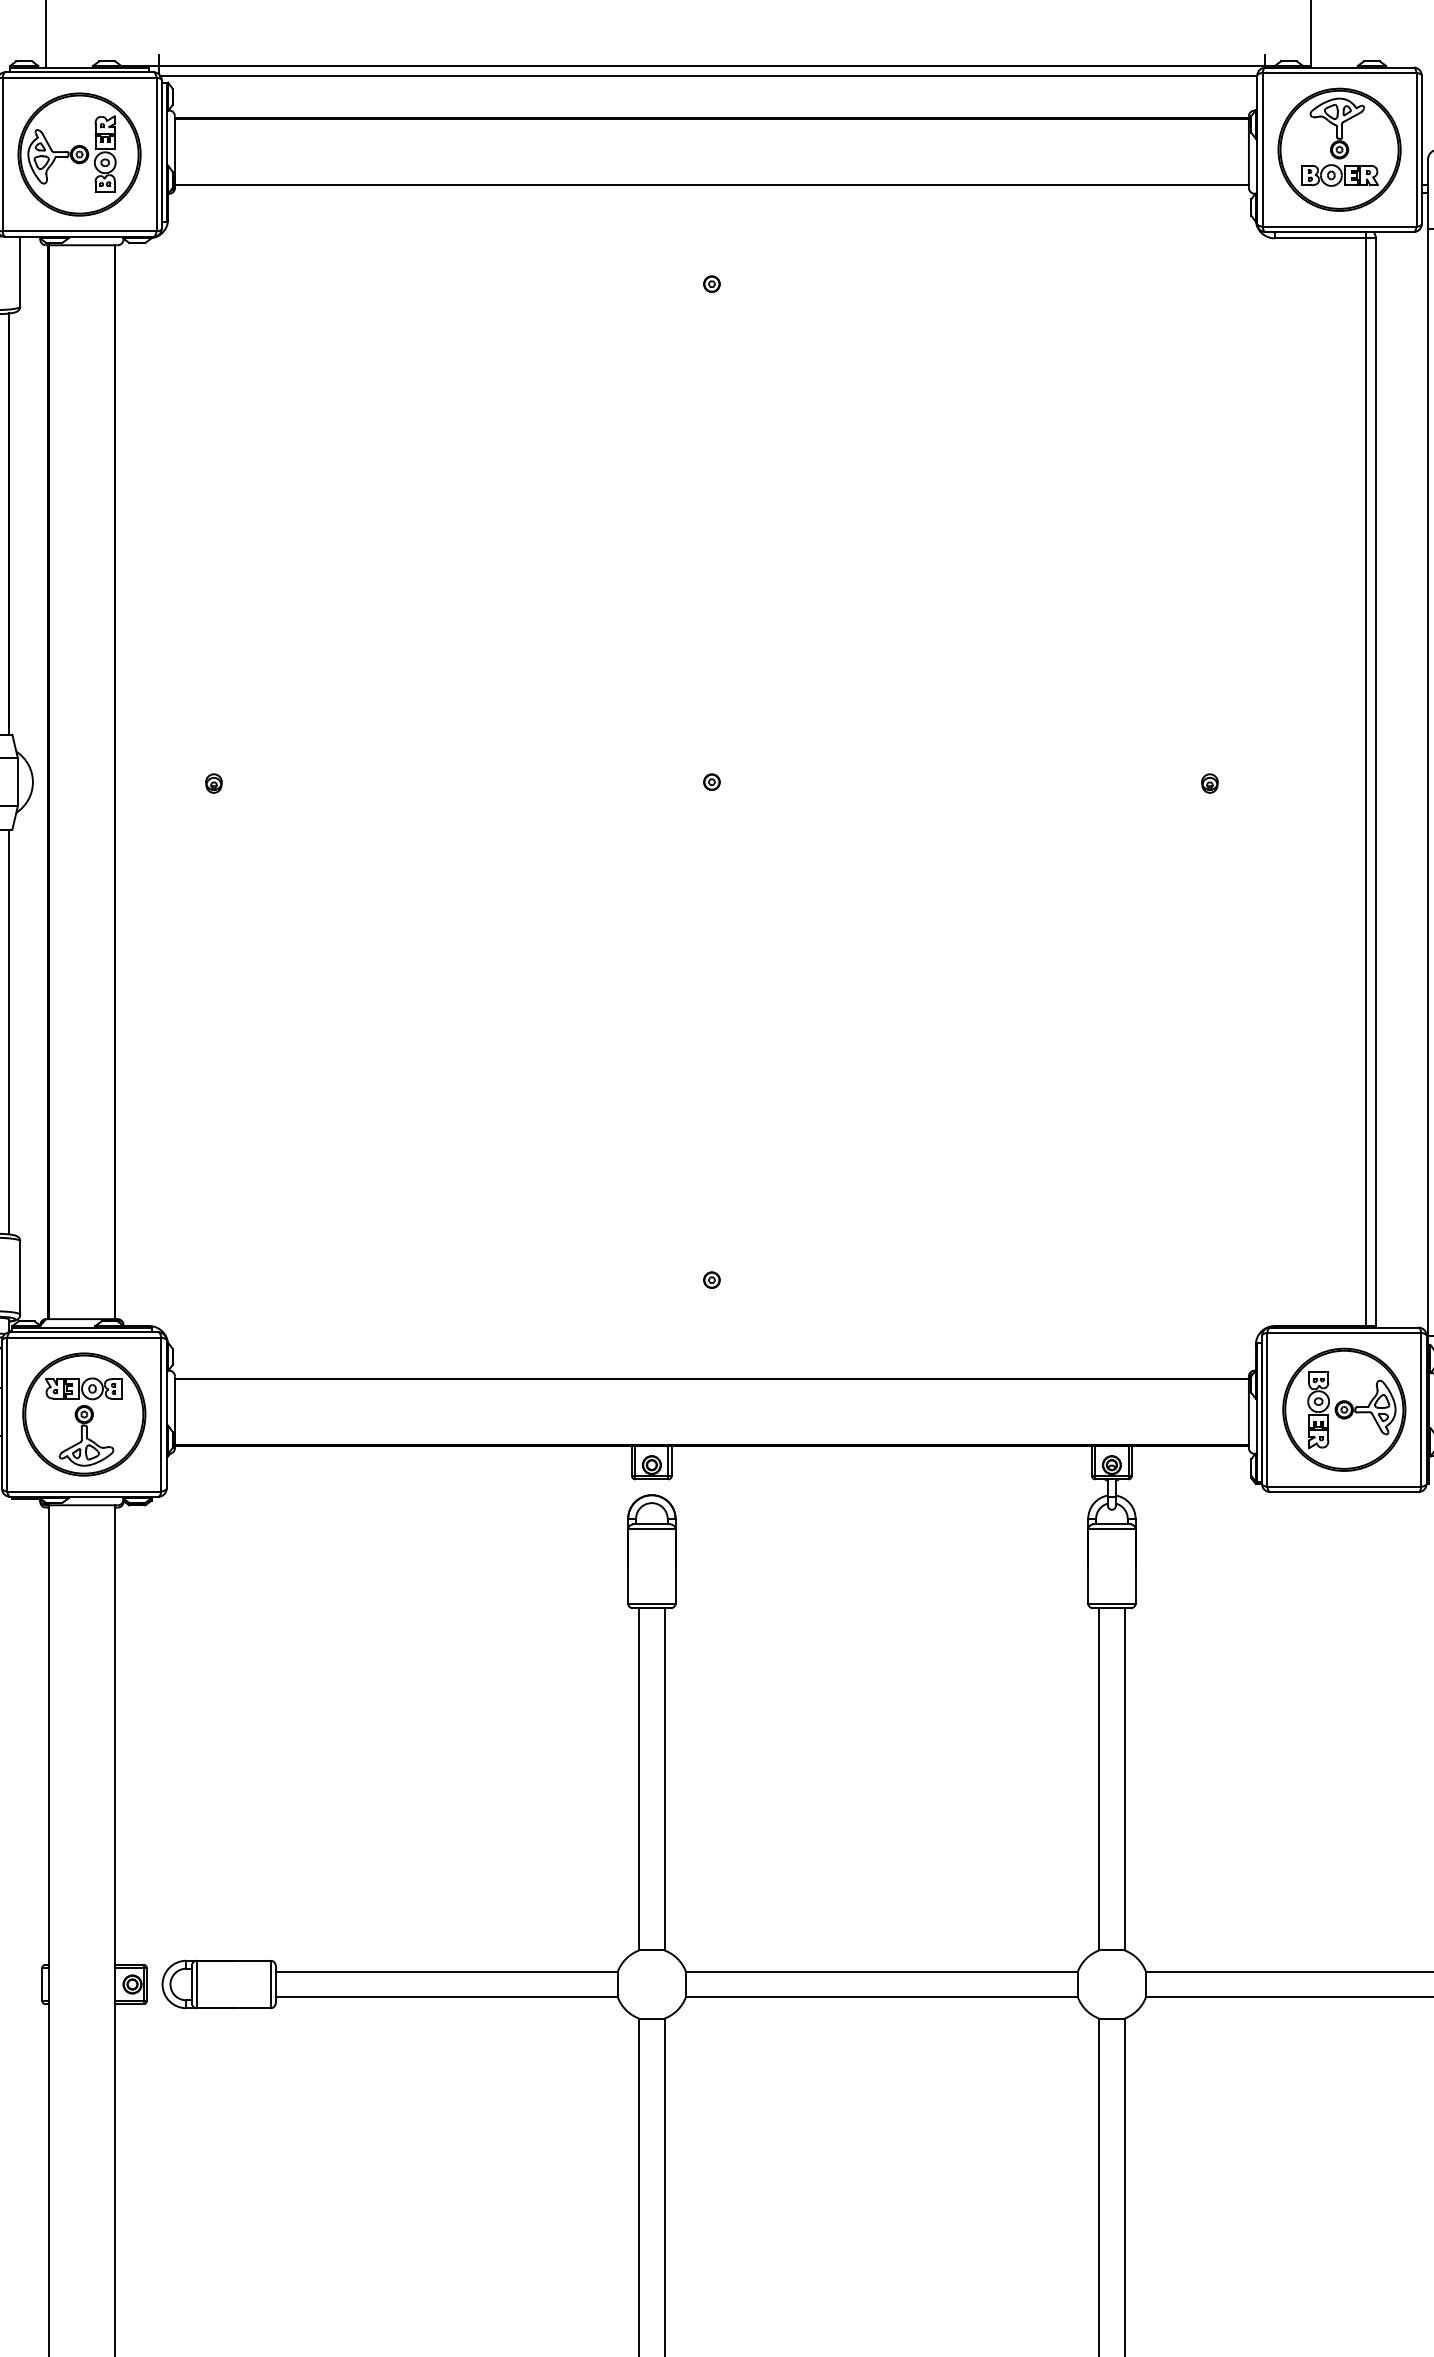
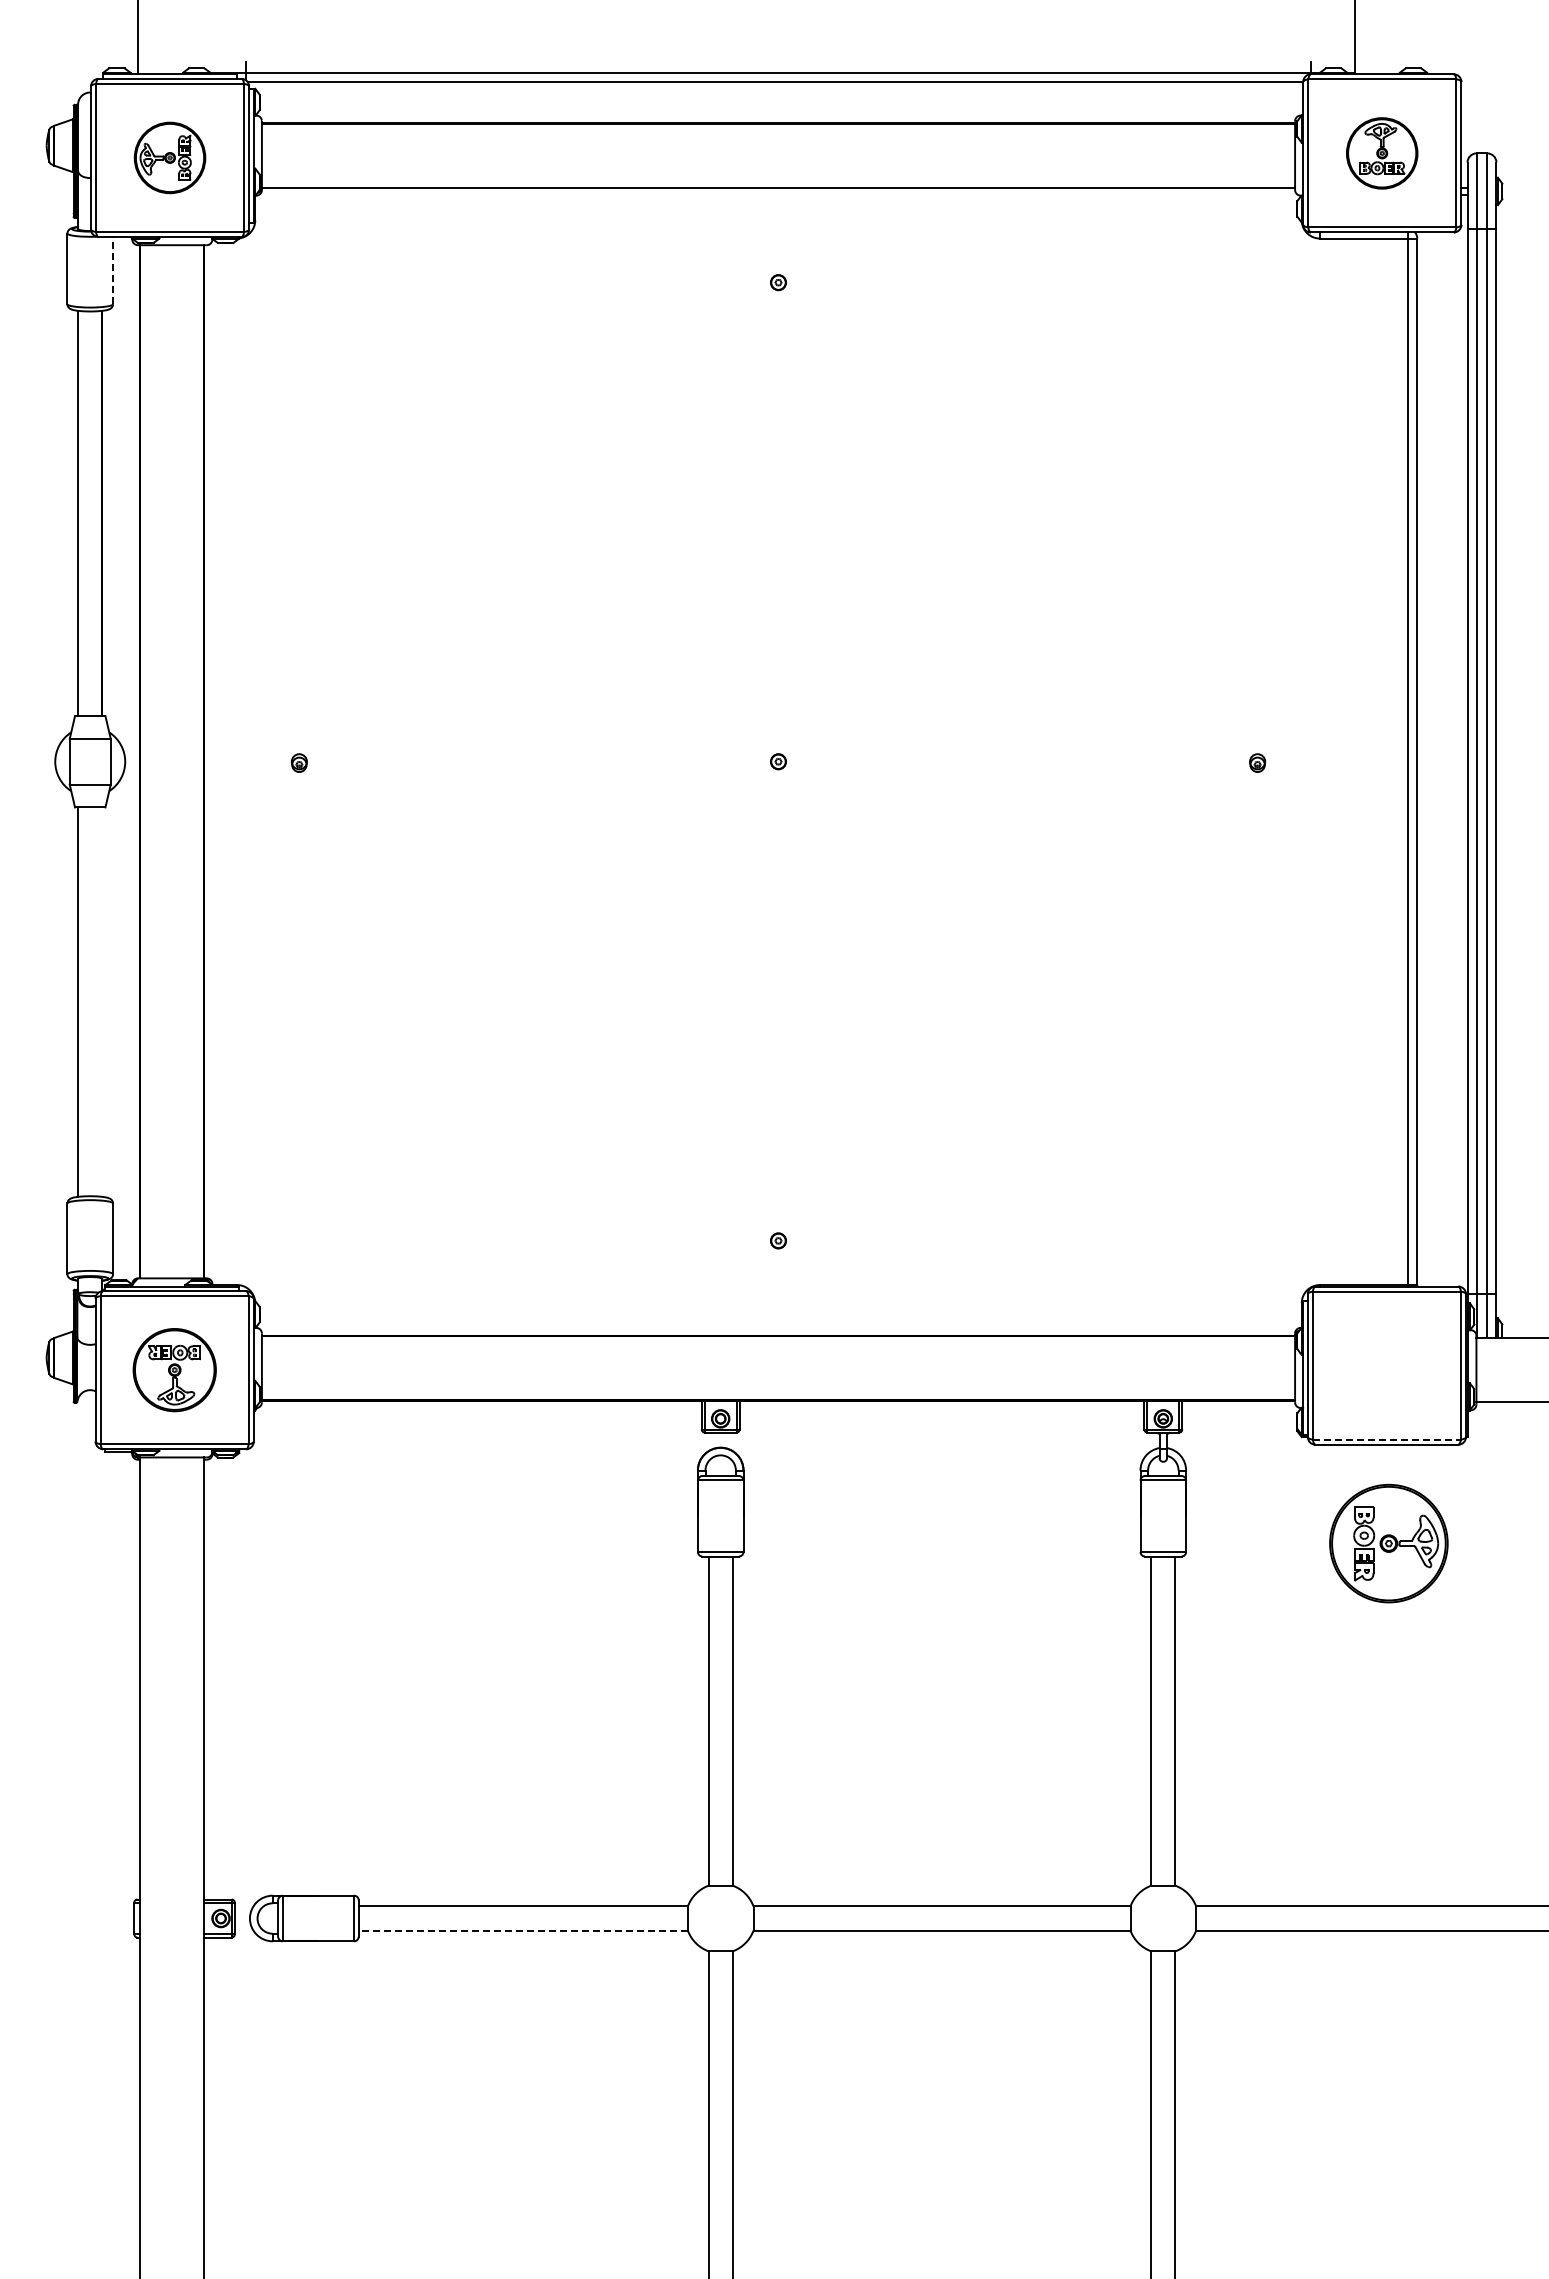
part: (1338, 149) -> (1381, 153), size x0.6
part: (78, 154) -> (169, 157), size x0.6
line: (20, 271) -> (113, 270), solid -> dashed
line: (9, 1031) -> (102, 1001), removed
part: (1343, 1409) -> (1388, 1543), moved
part: (84, 1413) -> (174, 1369), size x0.7
line: (1344, 1486) -> (1387, 1439), solid -> dashed
line: (446, 1996) -> (523, 1930), solid -> dashed

